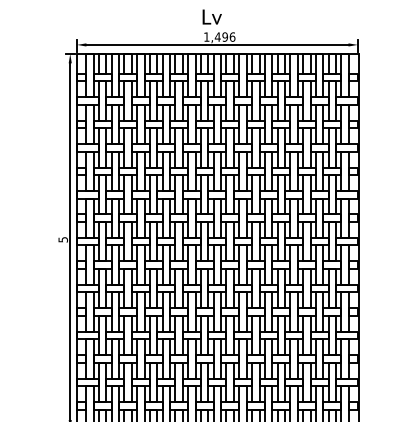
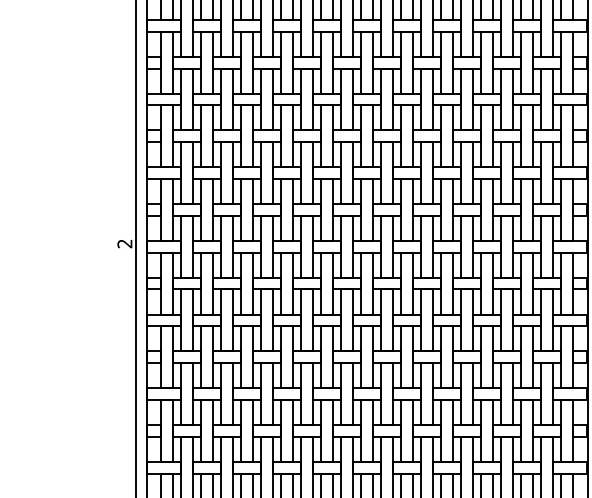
text: (62, 239) -> (123, 243), 5 -> 2

